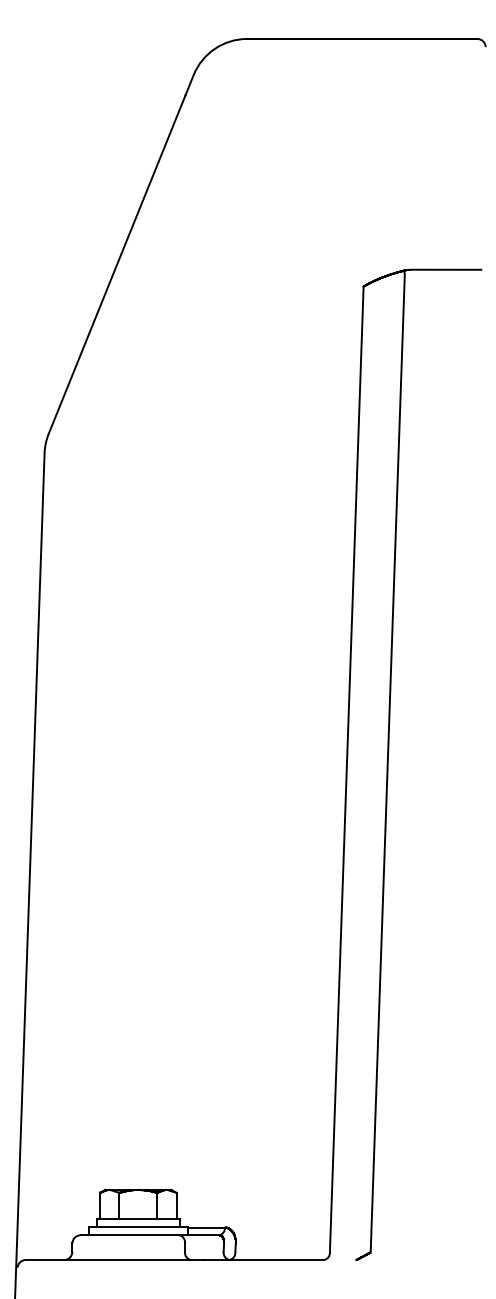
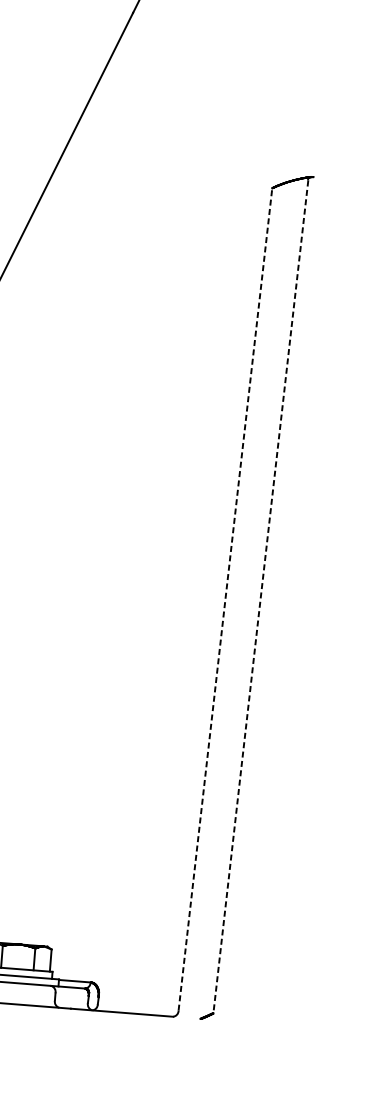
line: (445, 269) -> (343, 179), removed
line: (387, 763) -> (260, 597), solid -> dashed
line: (346, 768) -> (225, 598), solid -> dashed

